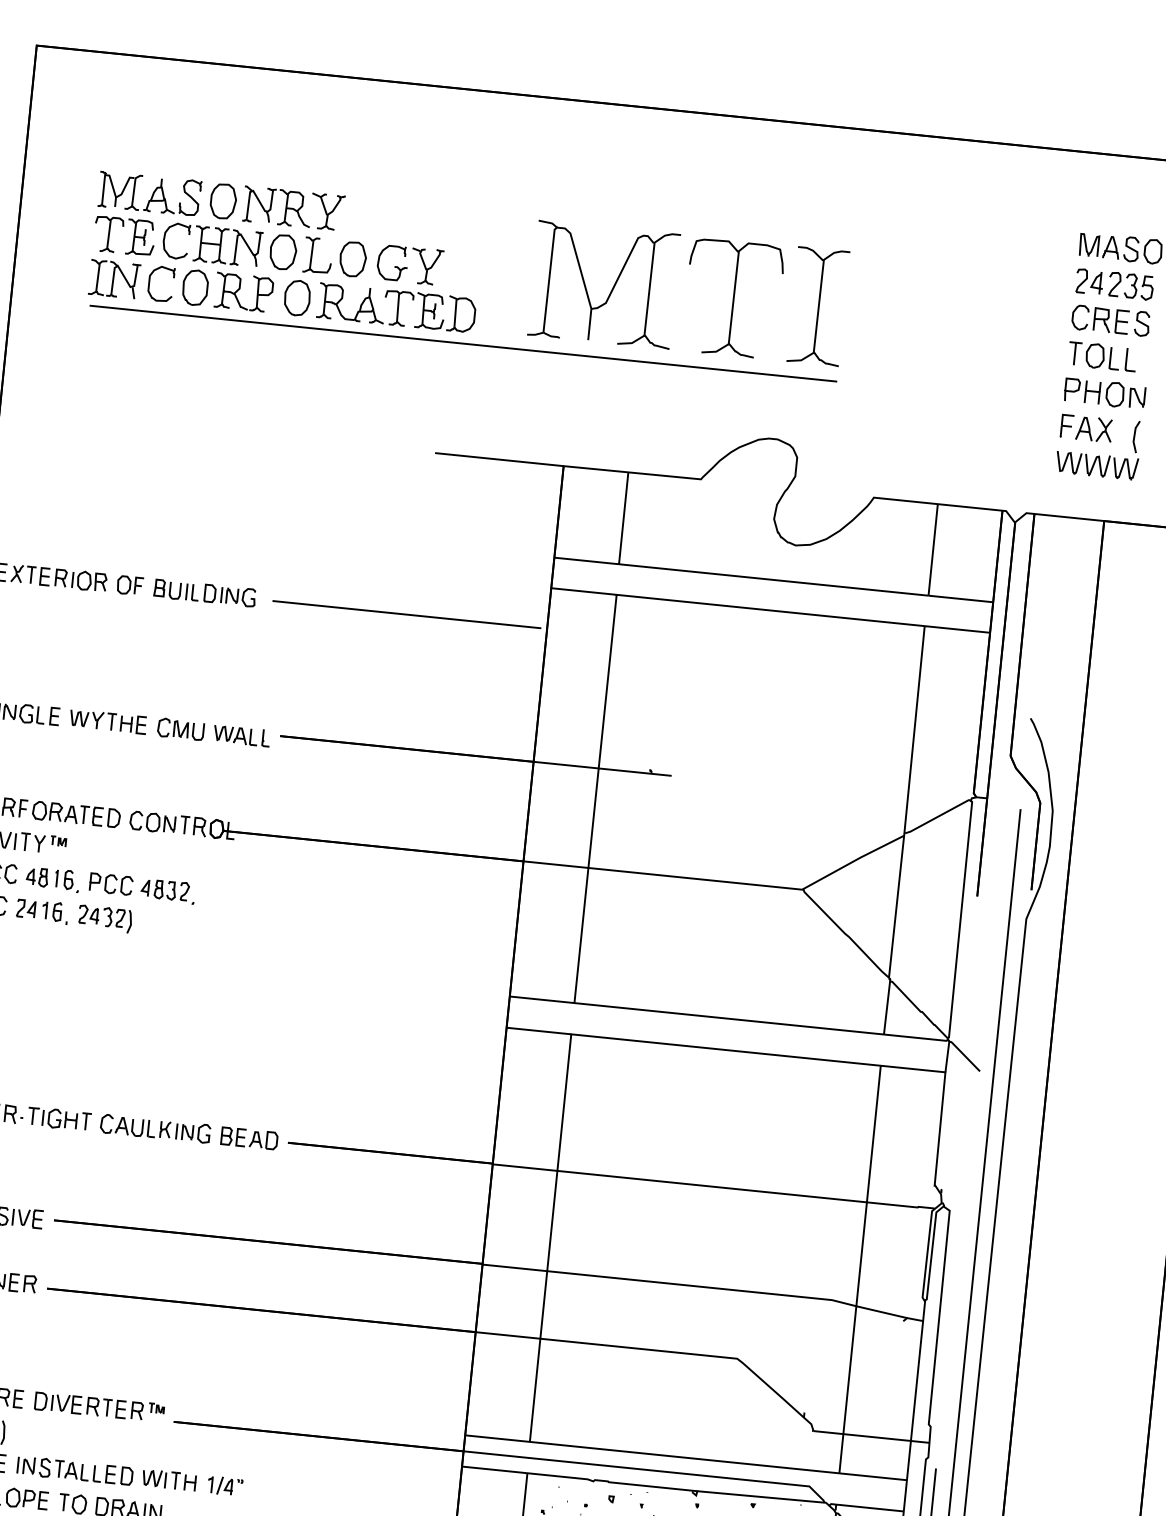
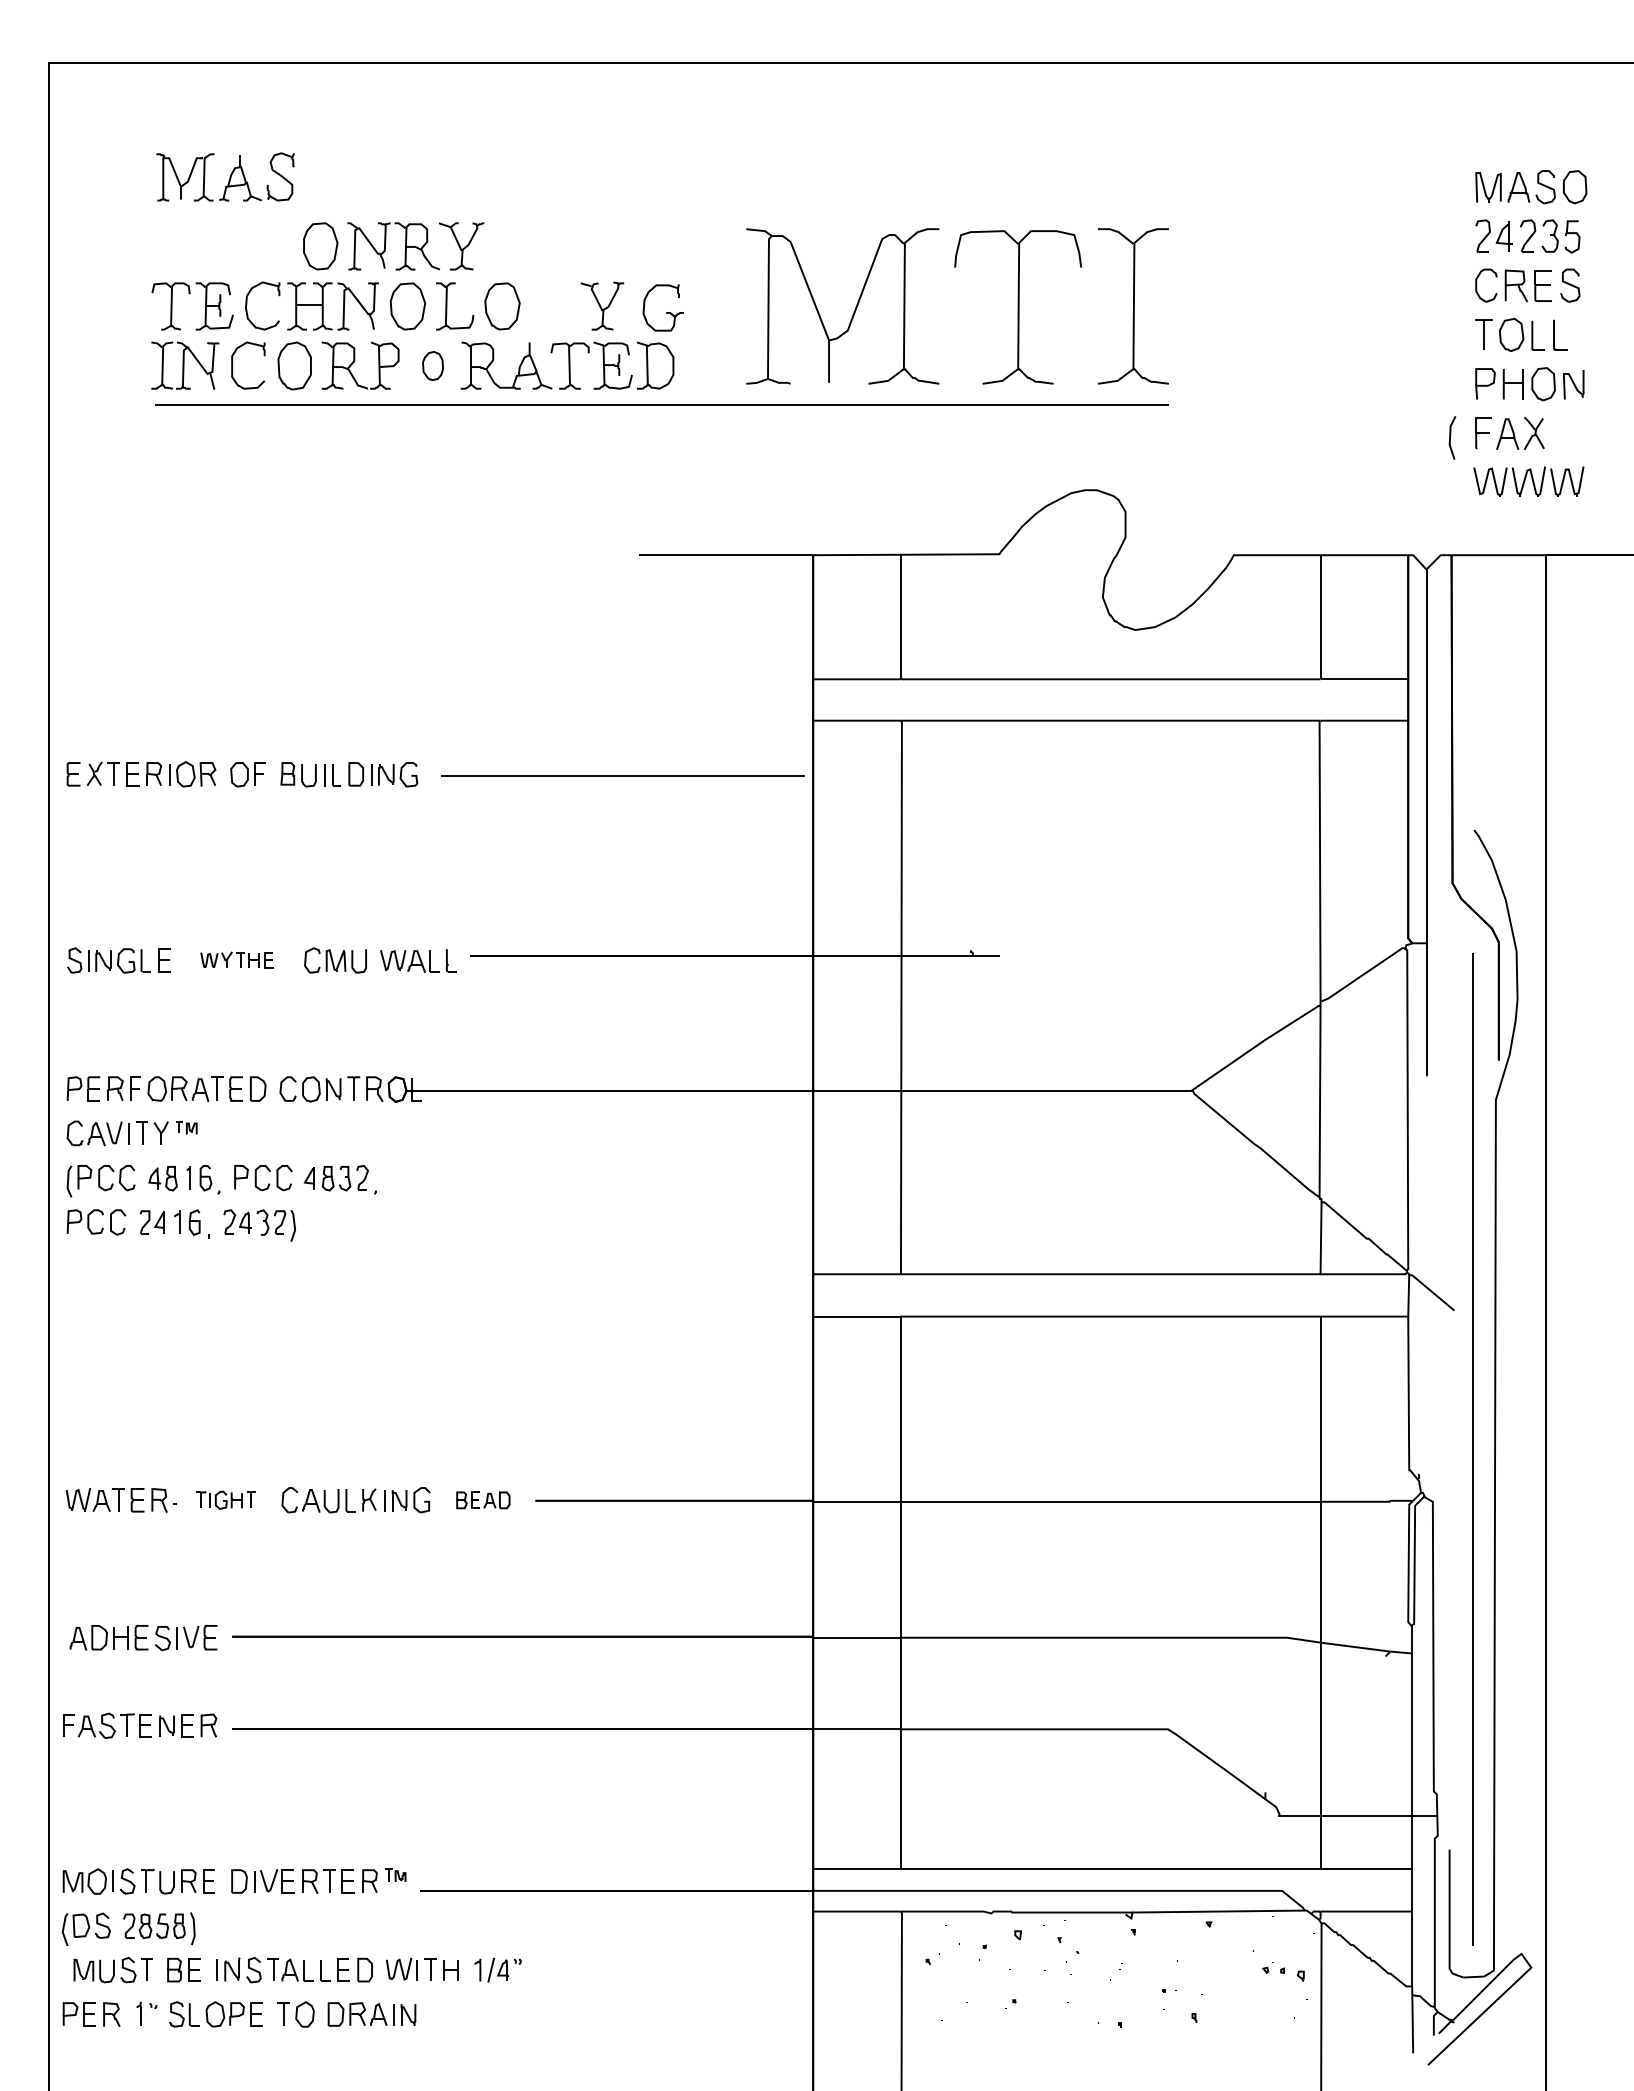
part: (149, 193) -> (225, 176), moved
part: (394, 266) -> (666, 312), moved
part: (297, 297) -> (432, 365), size x0.6
line: (1134, 436) -> (1450, 437), moved
part: (107, 721) -> (236, 960), size x0.7
part: (59, 1119) -> (225, 1500), size x0.7
part: (249, 1138) -> (483, 1500), size x0.7

